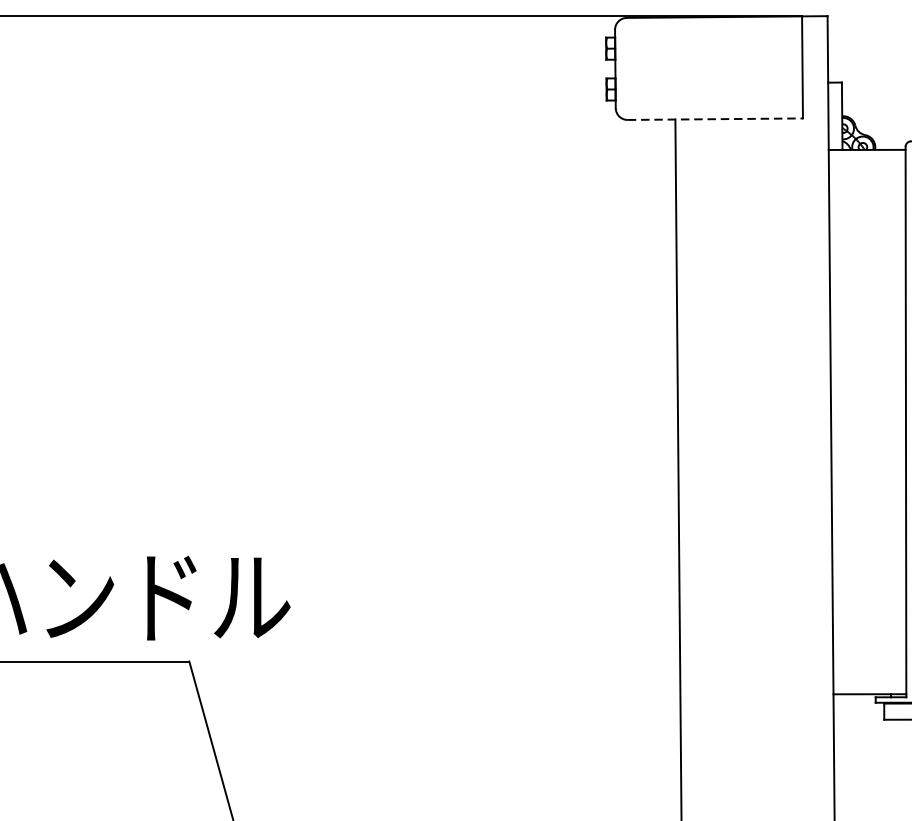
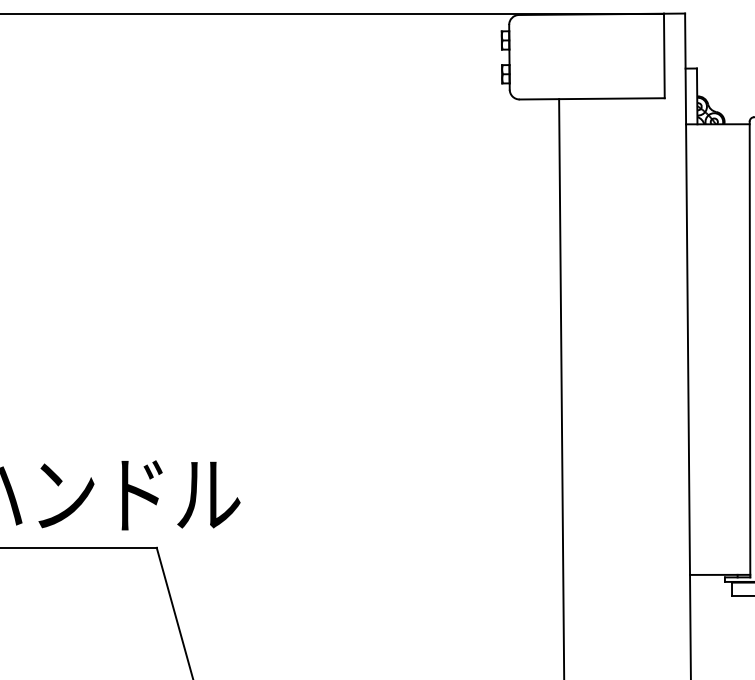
line: (715, 118) -> (592, 98), dashed -> solid

